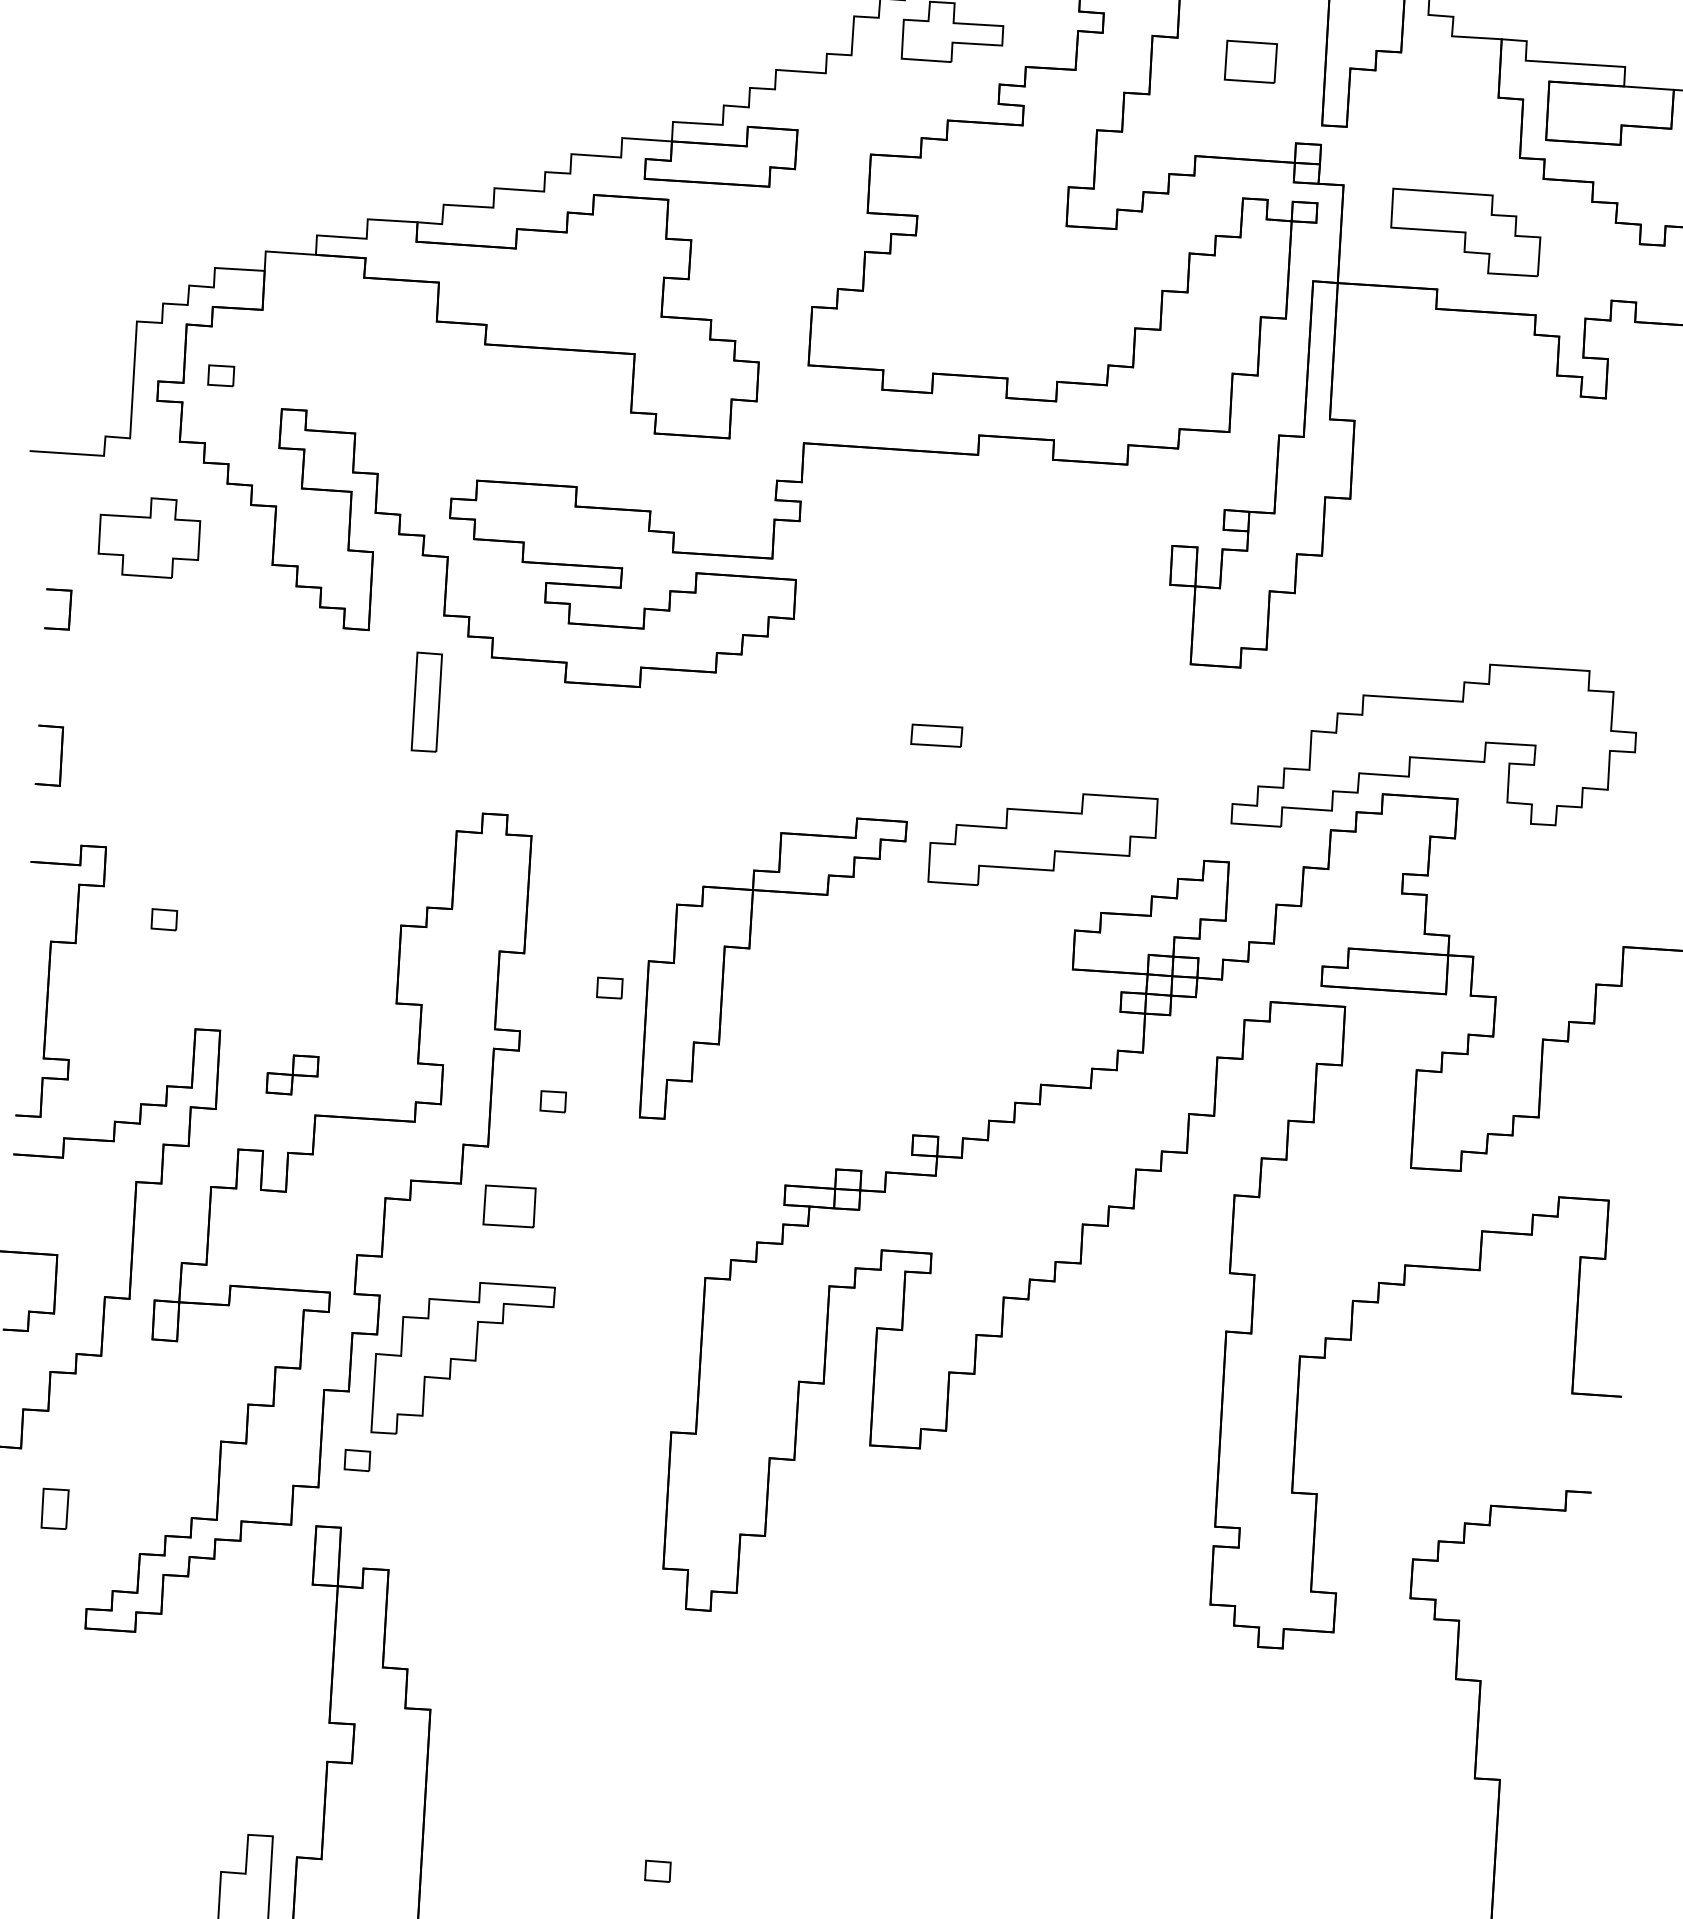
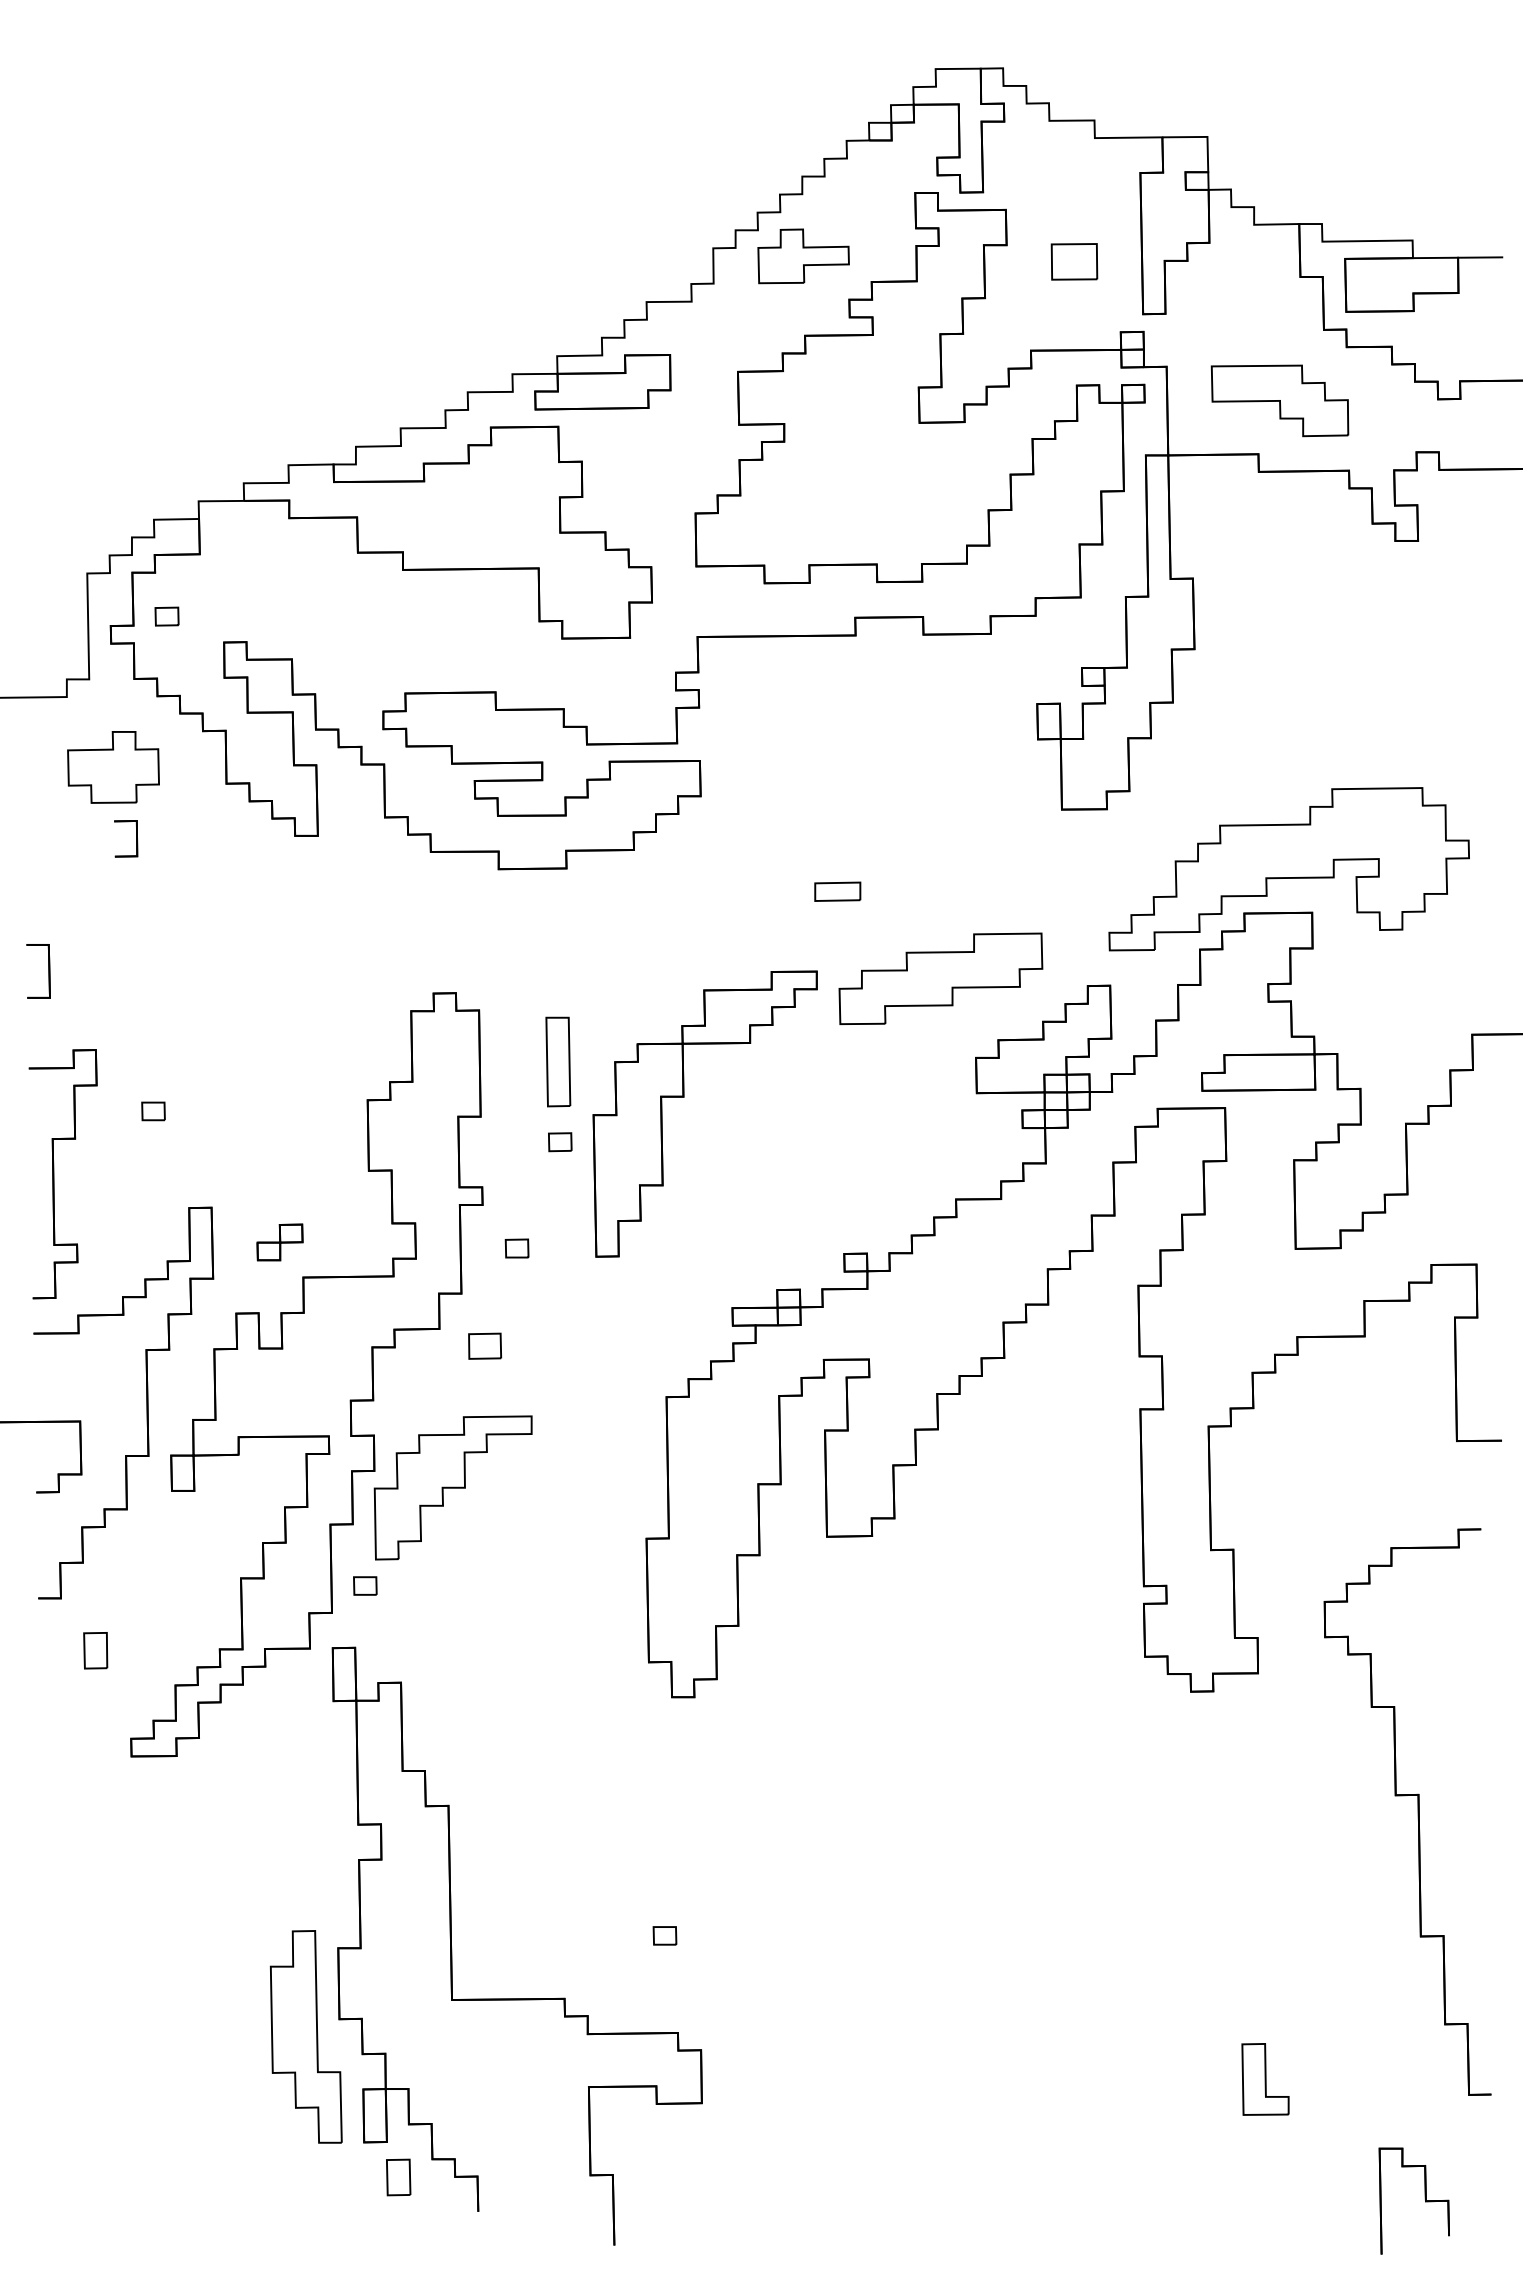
part: (69, 610) -> (136, 838), moved
part: (427, 701) -> (558, 1061), moved
part: (509, 1206) -> (484, 1346), size x0.7

